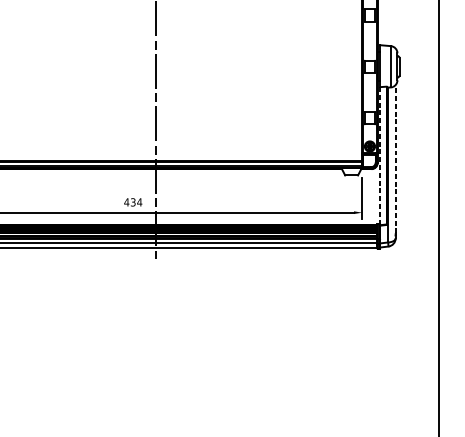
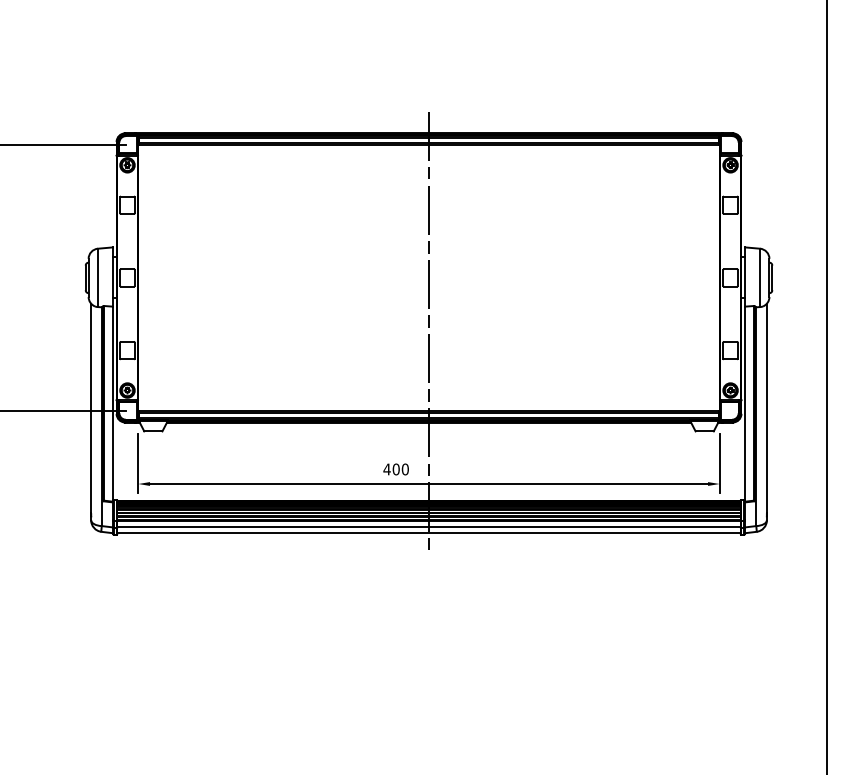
line: (380, 156) -> (745, 404), dashed -> solid
line: (395, 159) -> (766, 408), dashed -> solid
text: (136, 202) -> (400, 469), 434 -> 400

